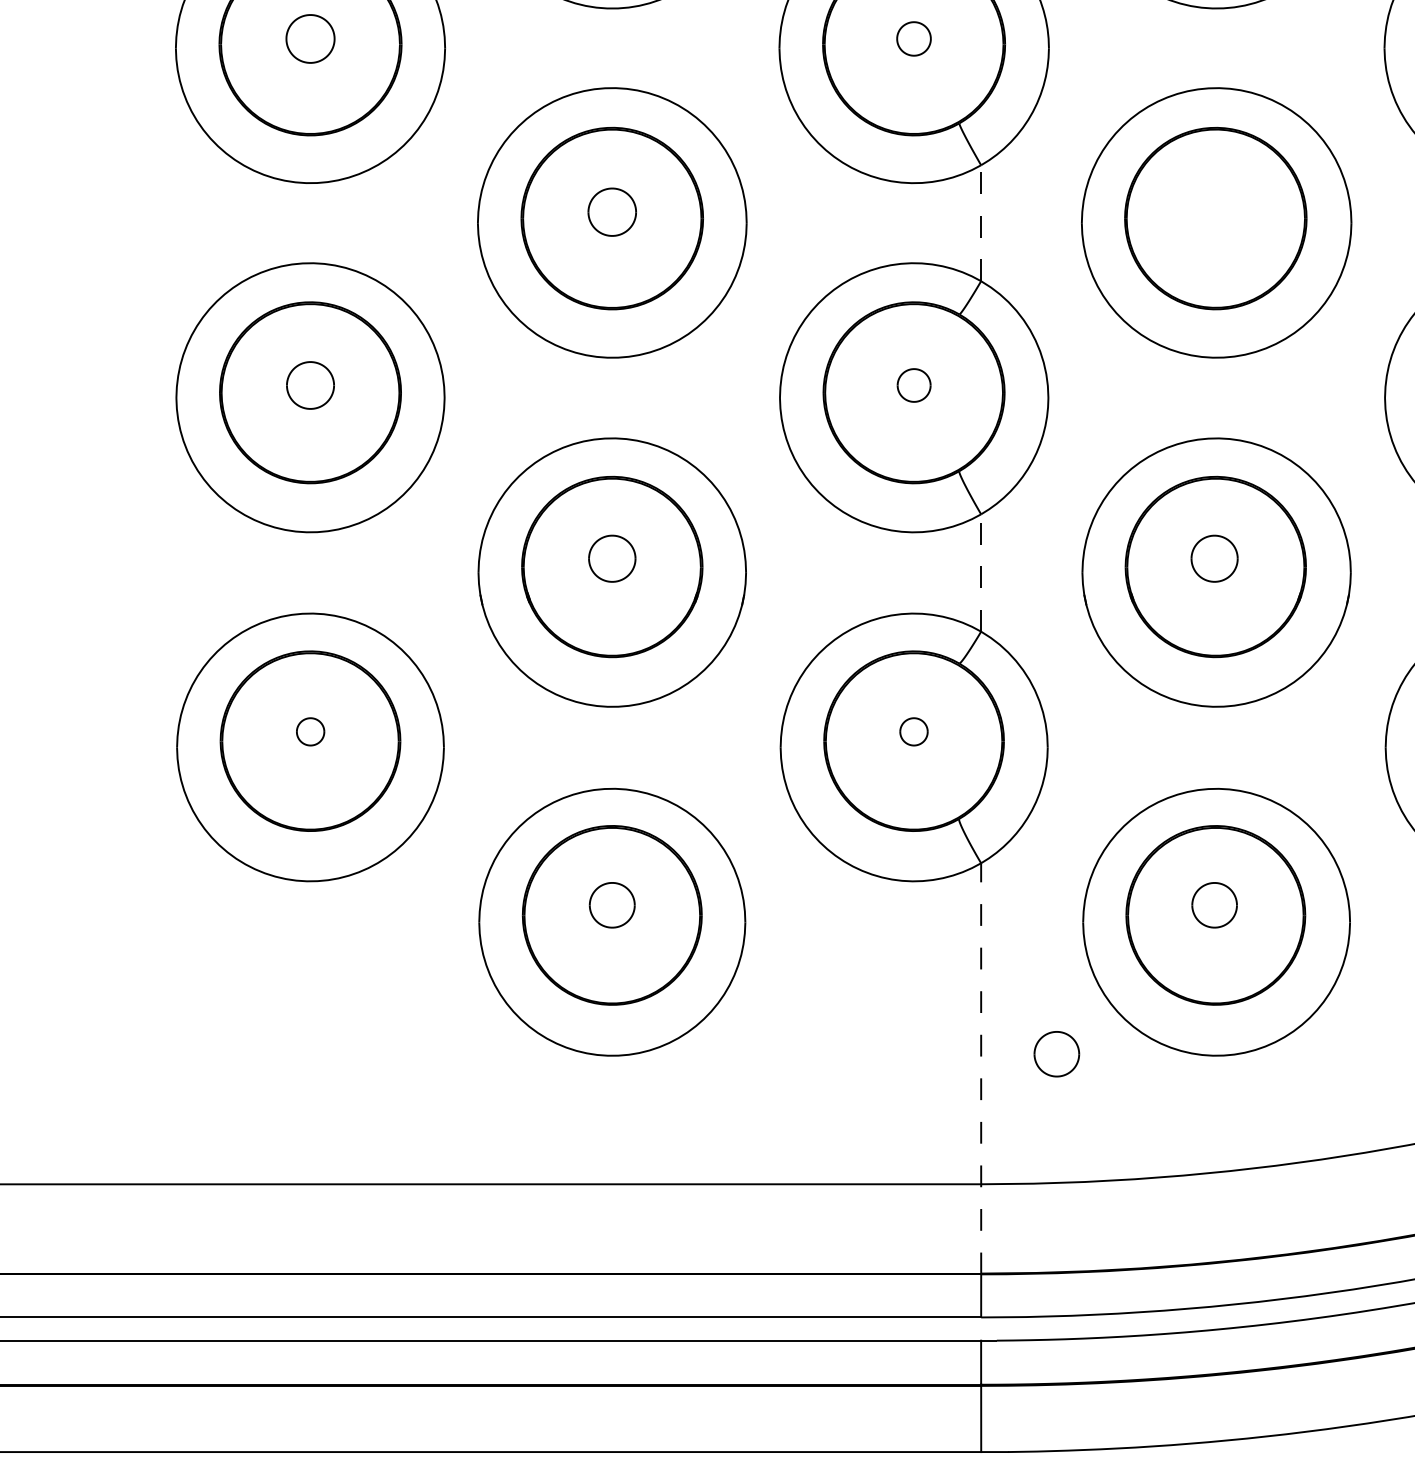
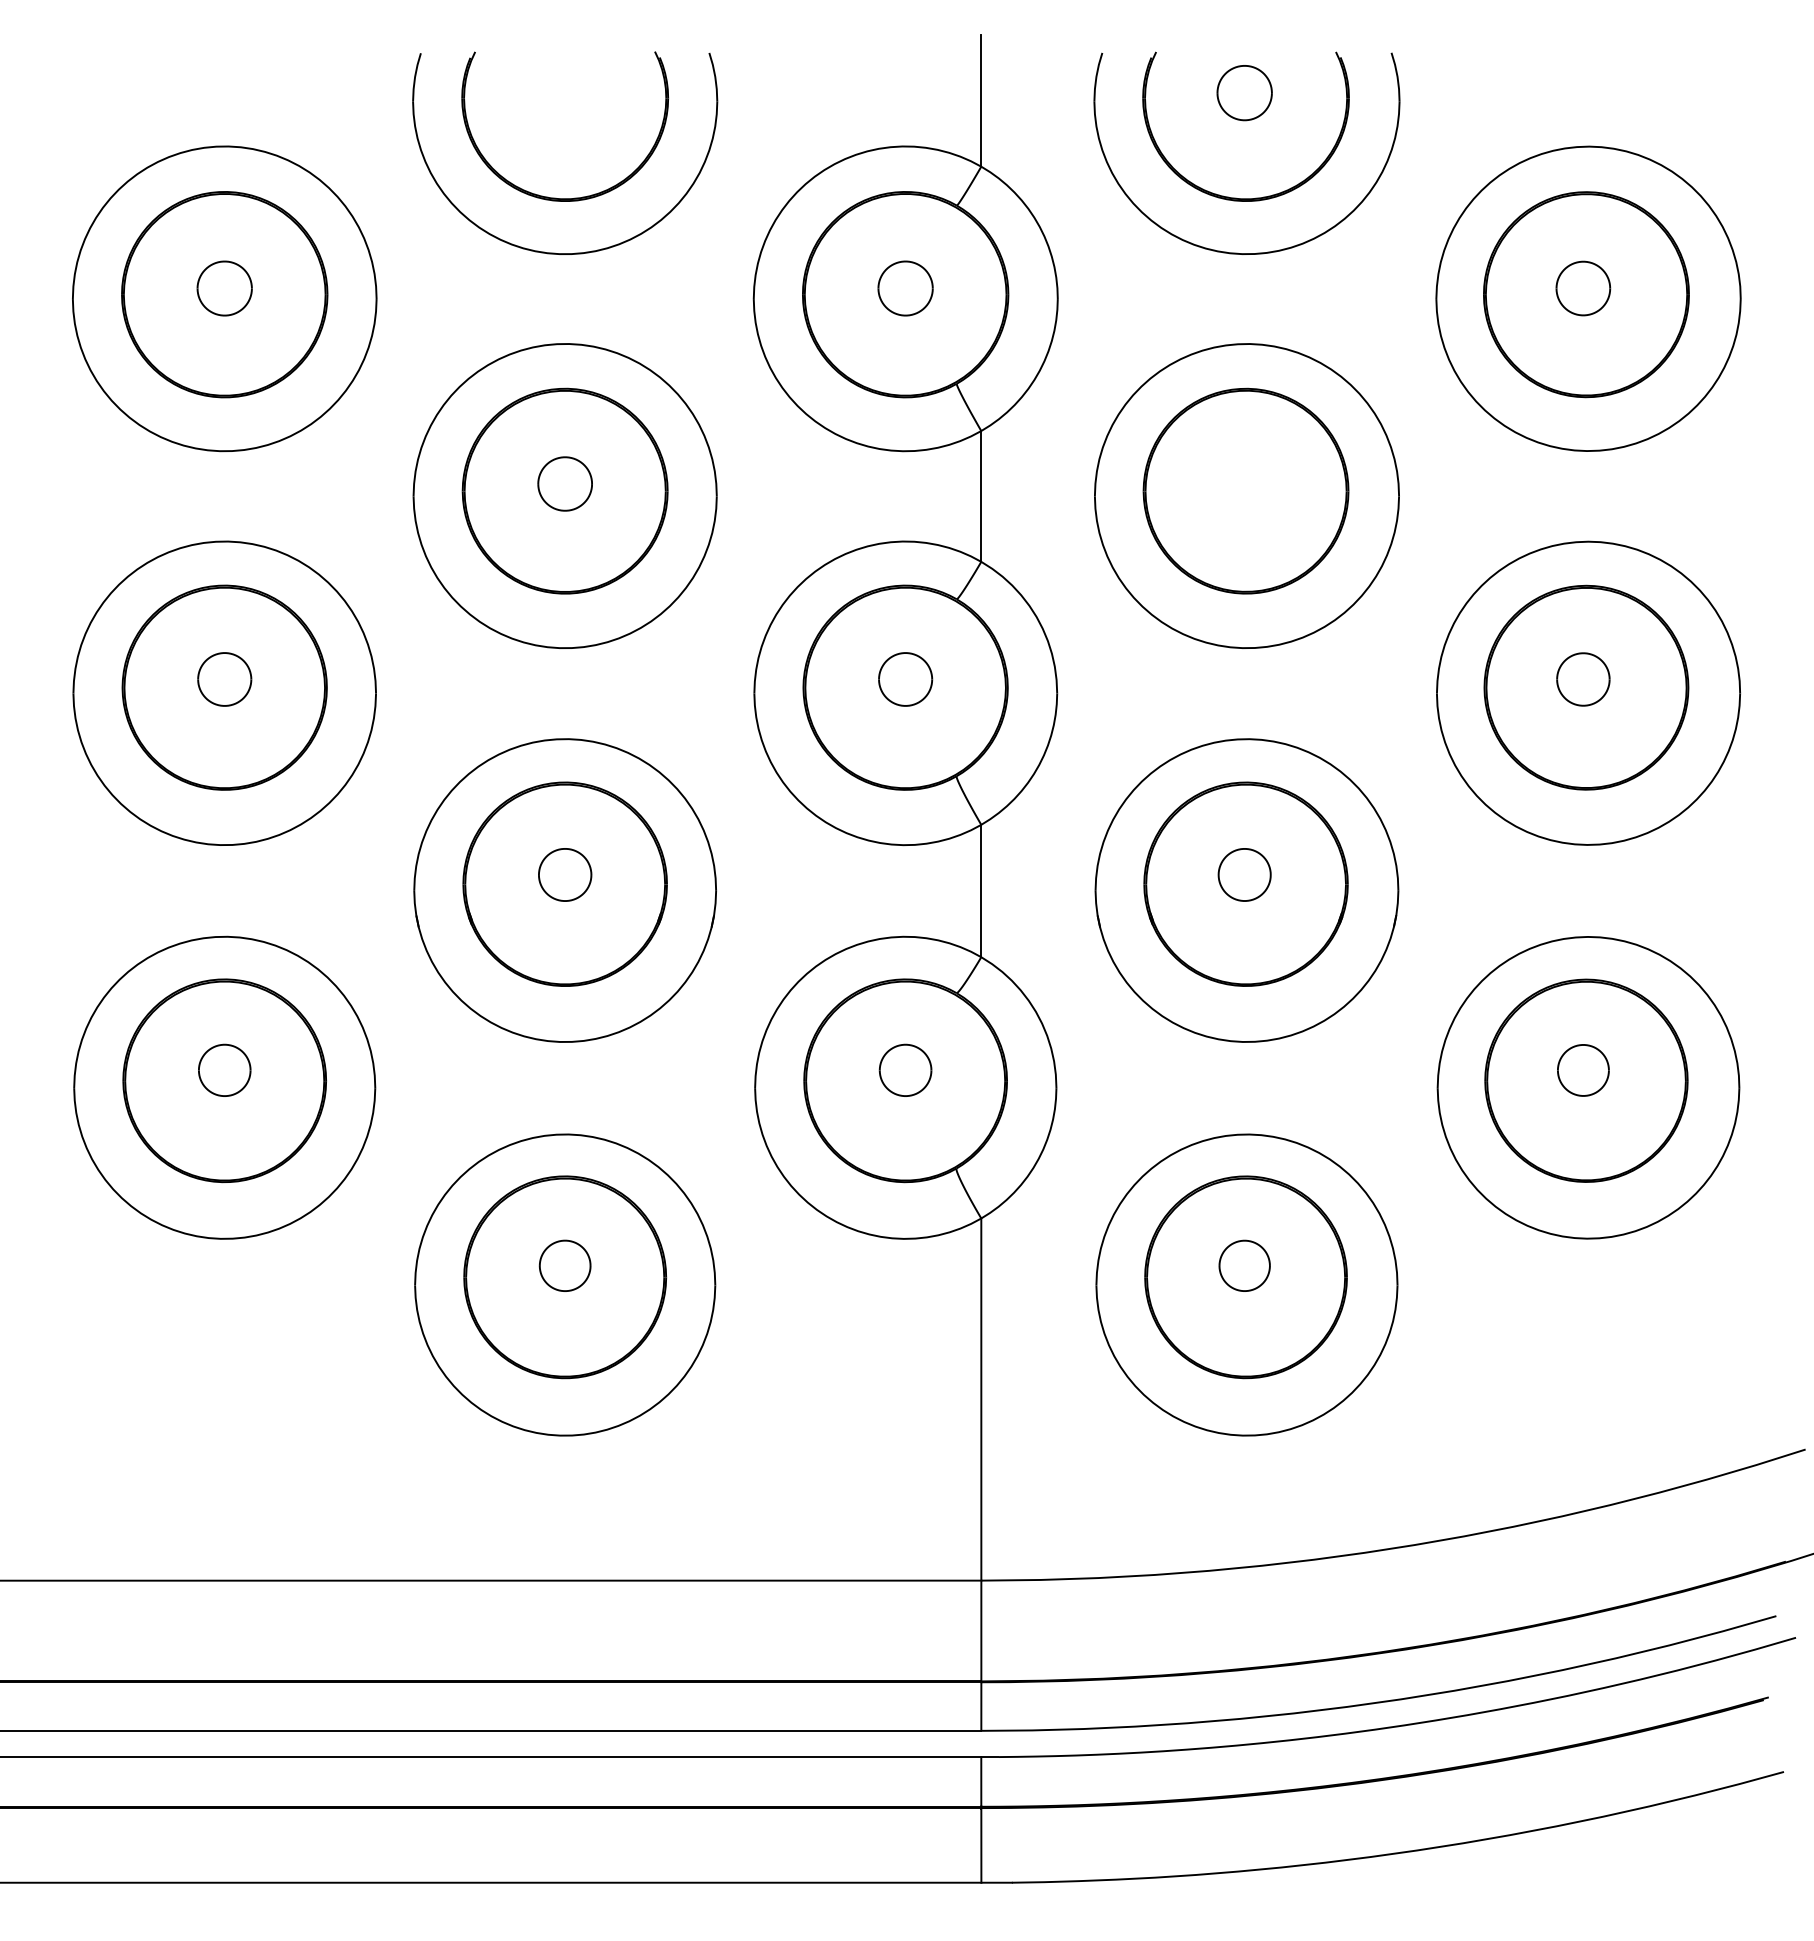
part: (913, 38) -> (905, 288), size x1.43
line: (981, 222) -> (981, 495), dashed -> solid
part: (913, 385) -> (905, 679), size x1.43
line: (981, 572) -> (981, 890), dashed -> solid
part: (310, 731) -> (224, 1069), size x1.67
part: (913, 731) -> (905, 1069), size x1.67
part: (1056, 1053) -> (1066, 1433), removed
line: (981, 1068) -> (981, 1450), dashed -> solid

